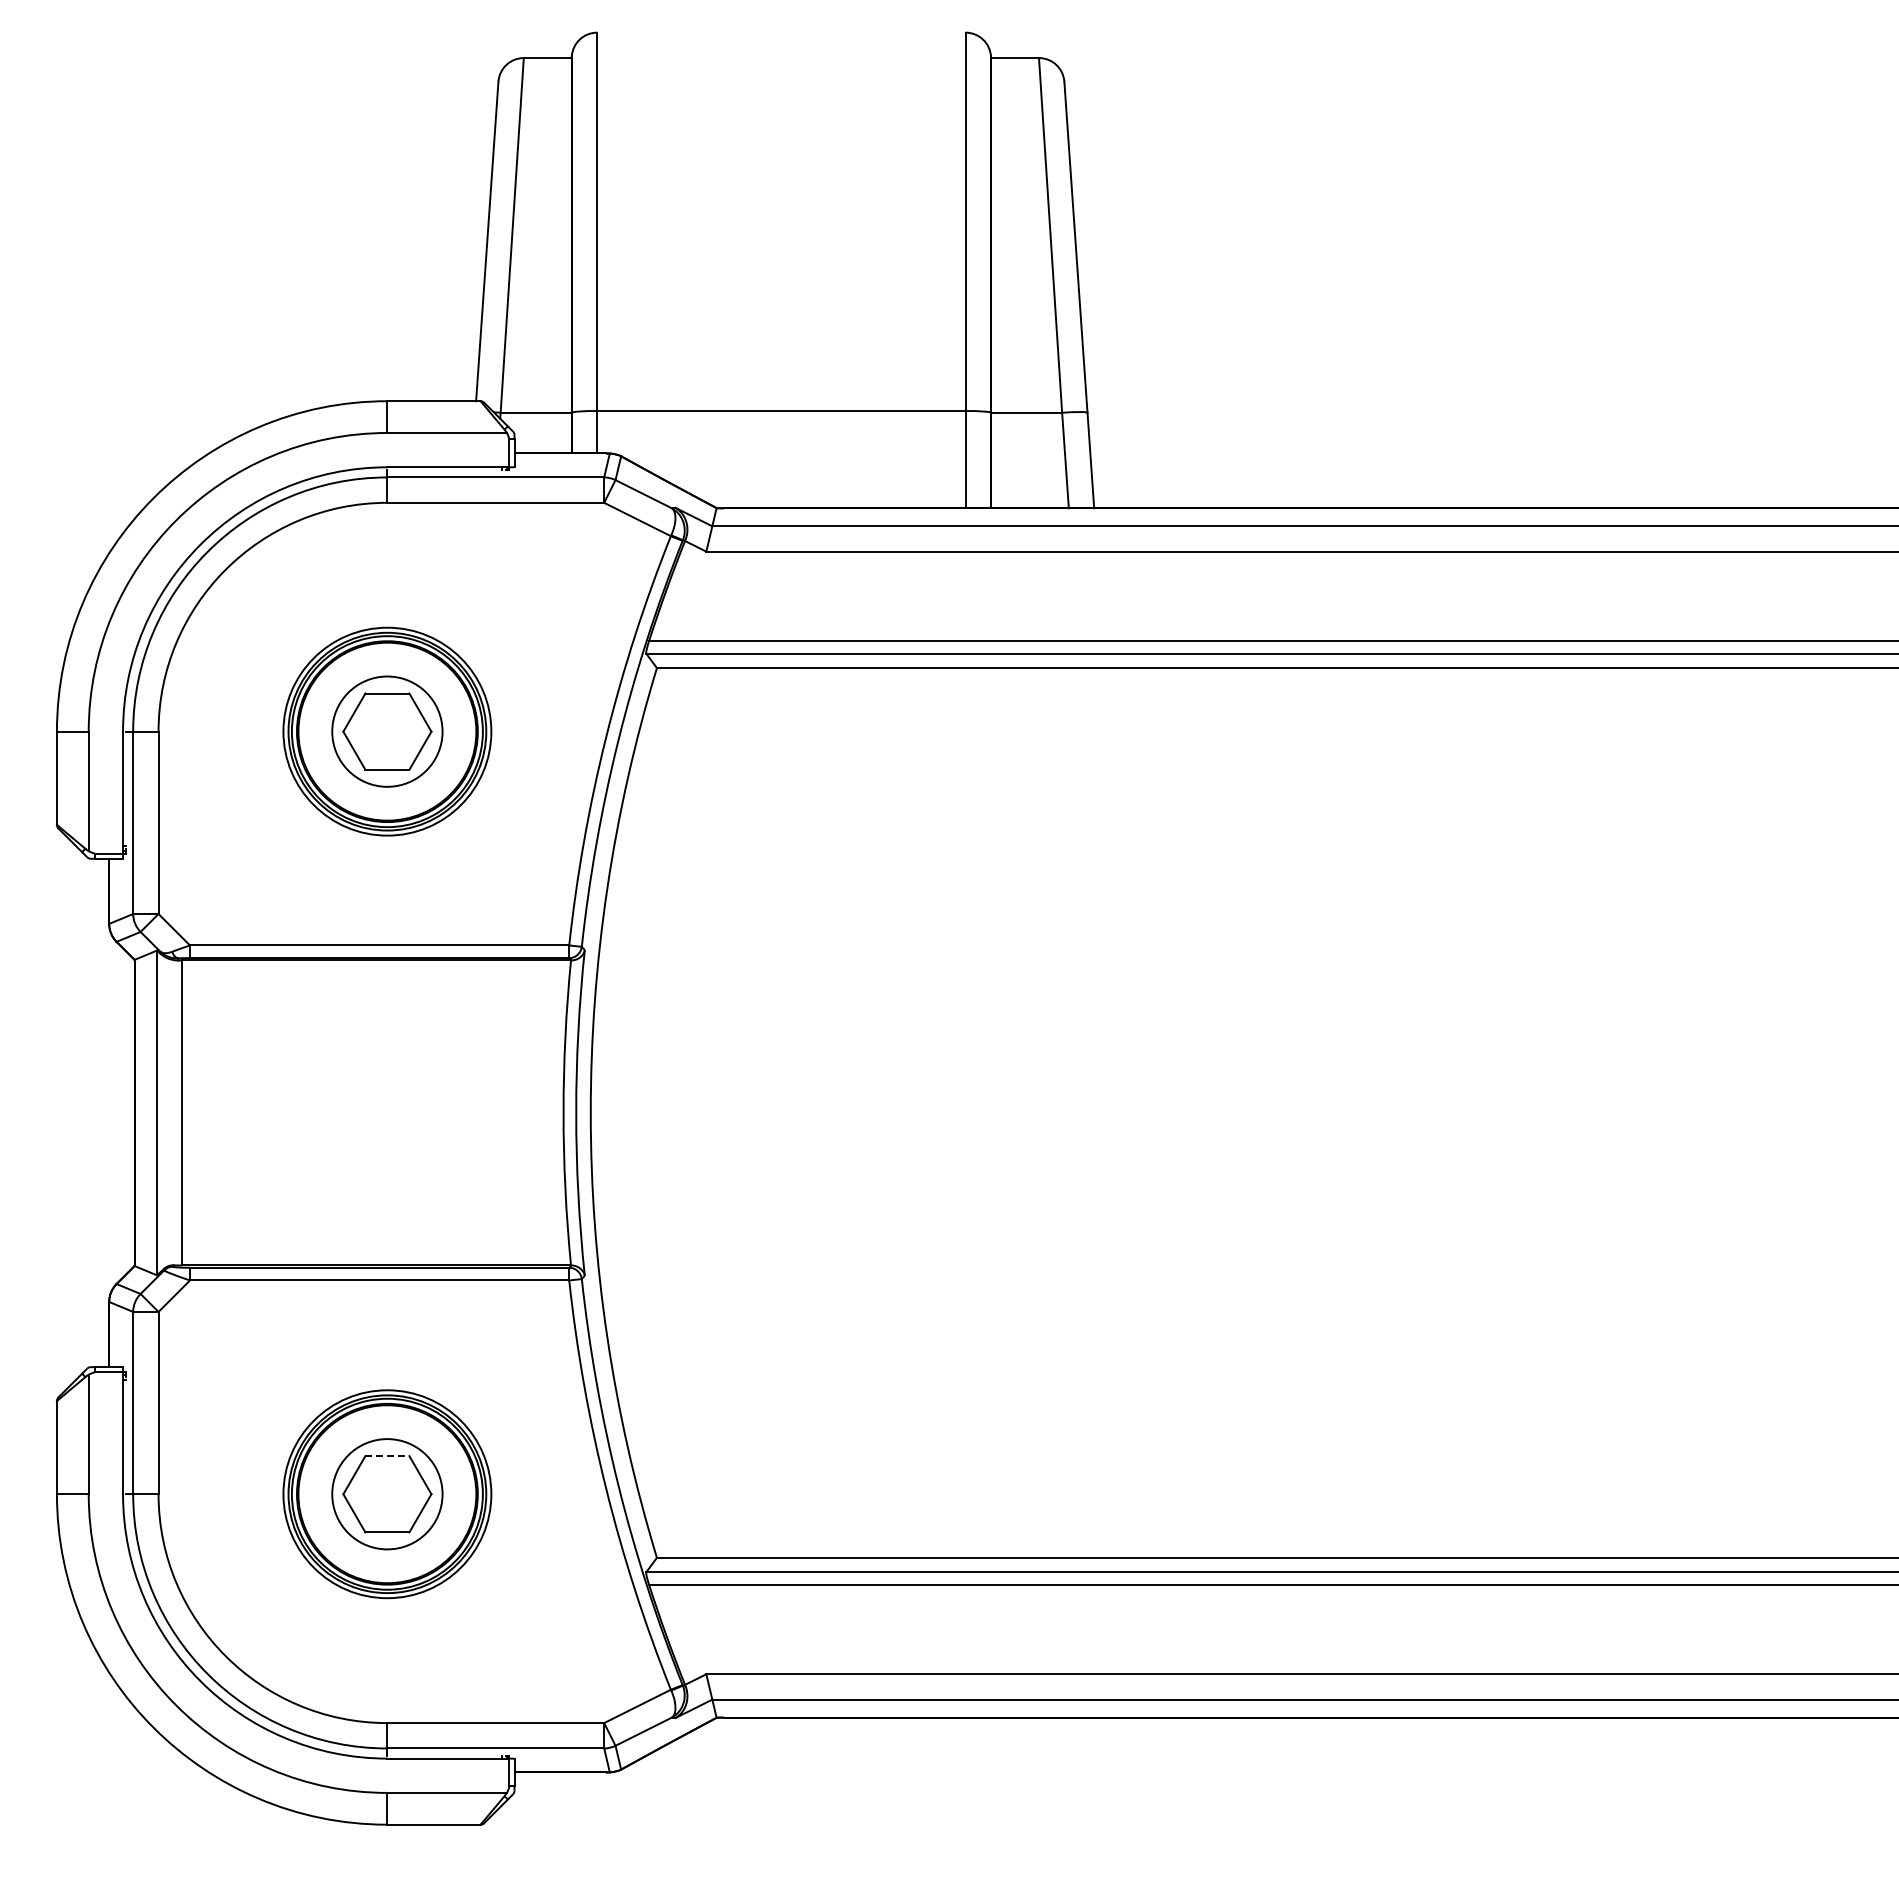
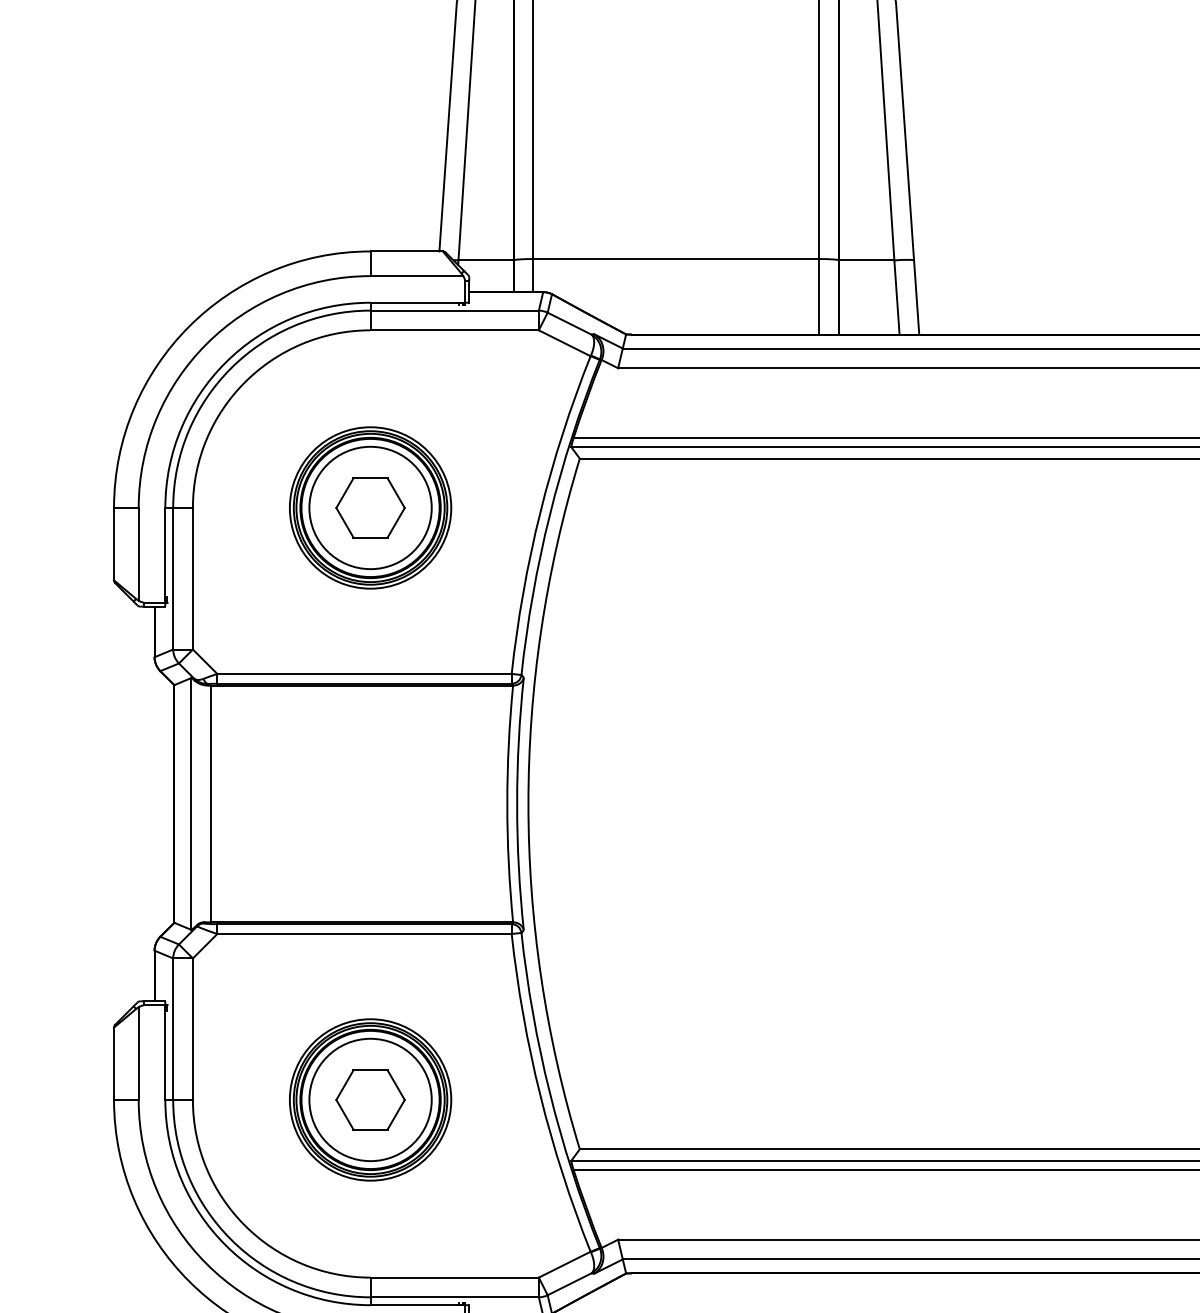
circle: (387, 731) -> (370, 507), size x1.43
line: (387, 1456) -> (370, 1070), dashed -> solid
circle: (387, 1494) -> (370, 1100), size x1.43

